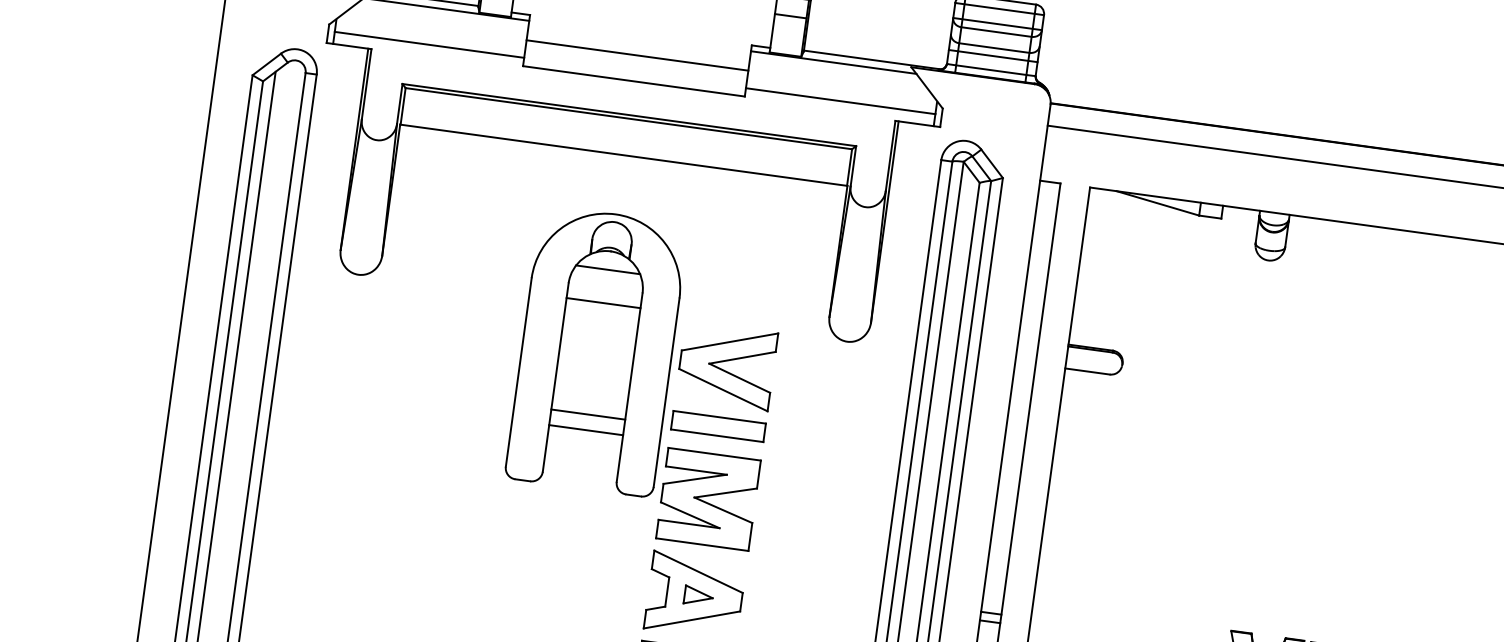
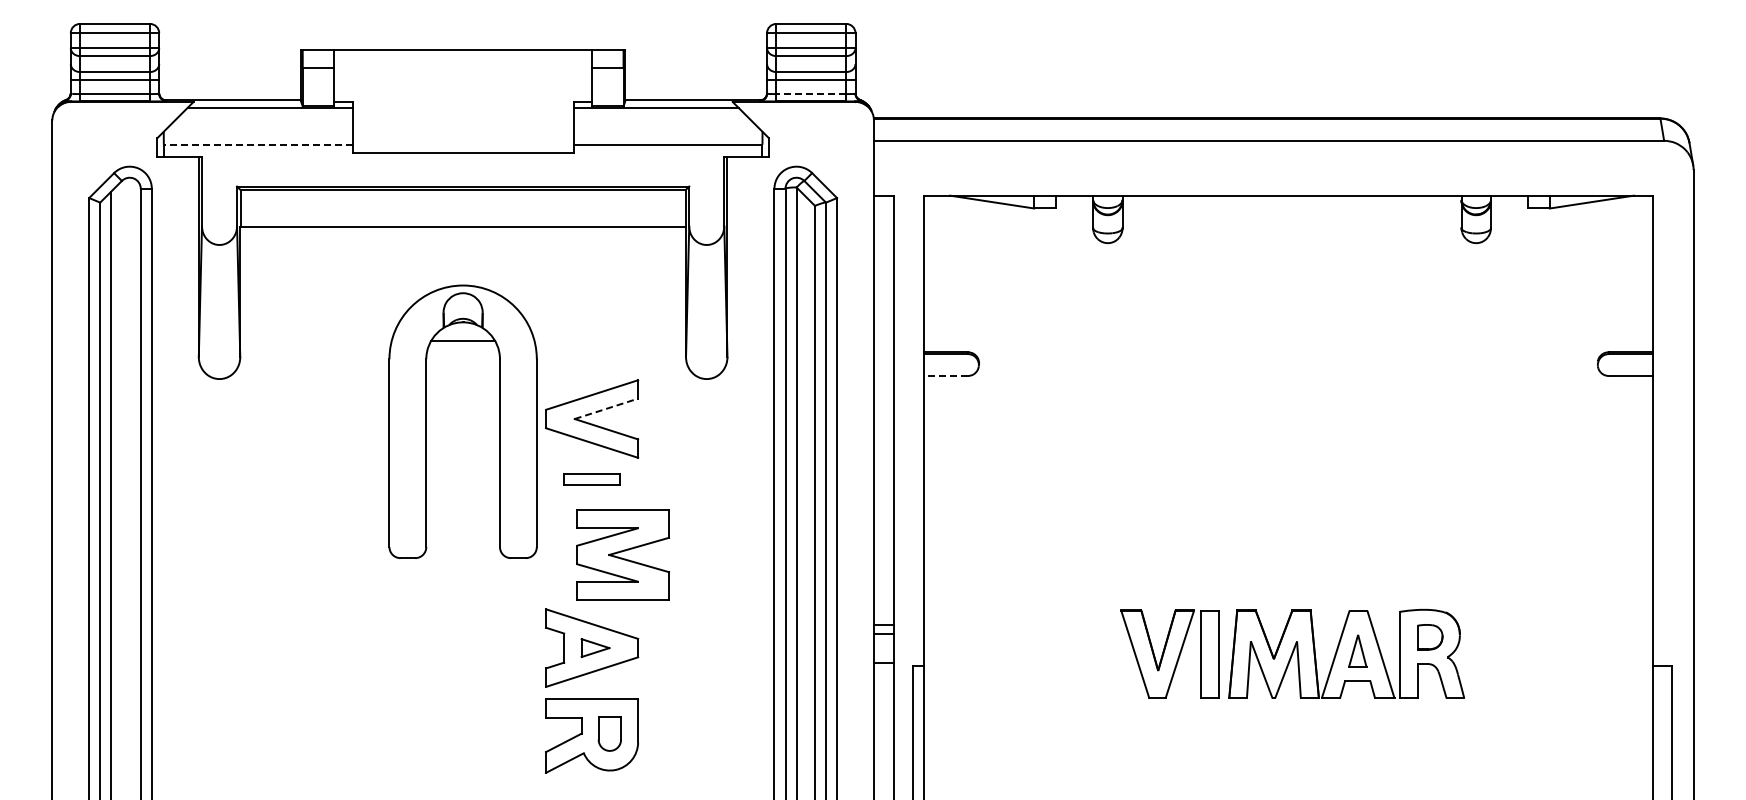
line: (428, 44) -> (257, 144), solid -> dashed
line: (636, 55) -> (462, 127), removed
line: (991, 70) -> (811, 94), solid -> dashed
line: (602, 302) -> (462, 373), removed
line: (742, 357) -> (606, 408), solid -> dashed
line: (1087, 371) -> (945, 376), solid -> dashed
line: (587, 414) -> (462, 485), removed
part: (717, 426) -> (591, 479), size x0.6
line: (585, 429) -> (462, 500), removed
part: (708, 499) -> (623, 554), moved

